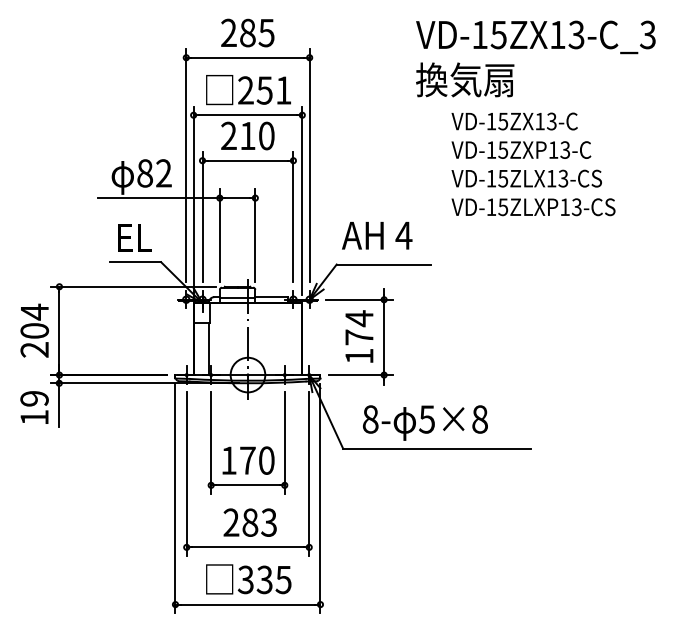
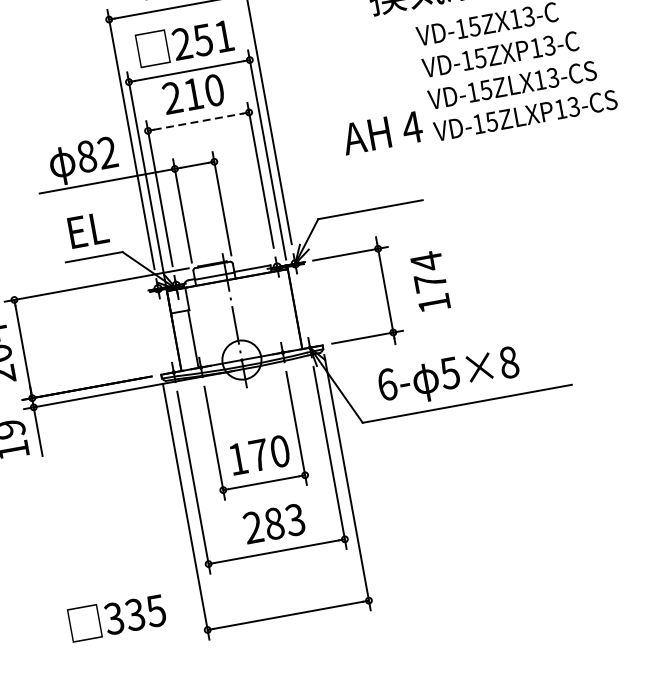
line: (248, 160) -> (199, 121), solid -> dashed
text: (377, 235) -> (382, 132), moved
text: (359, 336) -> (430, 281), moved
text: (370, 419) -> (387, 384), 8- -> 6-
text: (248, 579) -> (117, 617), moved

